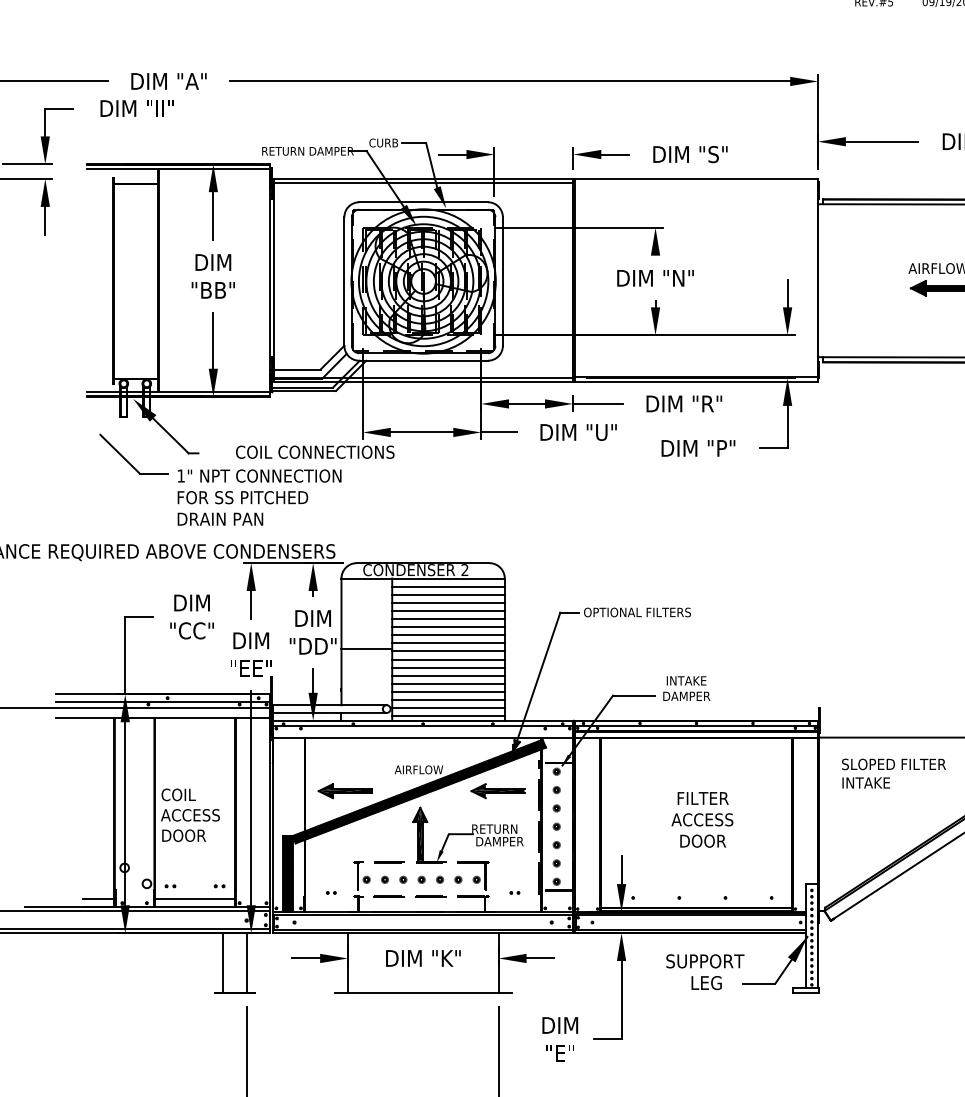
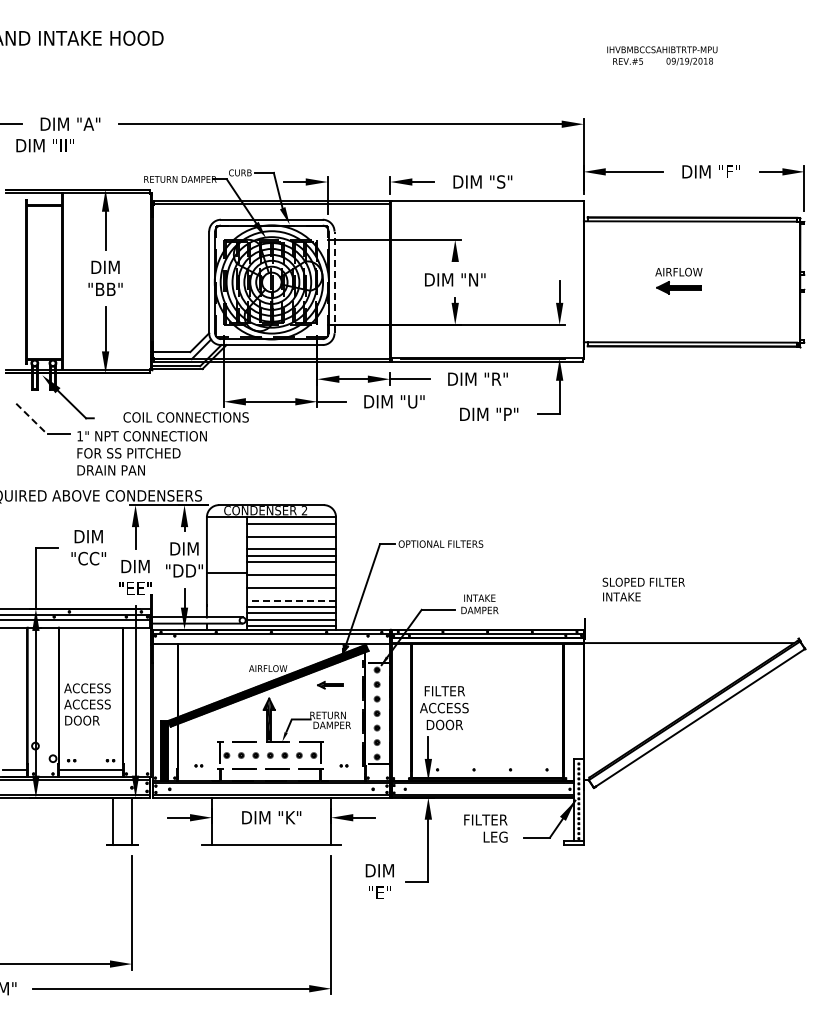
line: (502, 281) -> (334, 282), solid -> dashed
line: (119, 454) -> (31, 419), solid -> dashed
line: (448, 595) -> (291, 530), removed
line: (448, 610) -> (291, 542), removed
line: (448, 643) -> (291, 568), removed
line: (448, 659) -> (291, 581), removed
line: (448, 676) -> (291, 594), removed
line: (448, 683) -> (291, 600), solid -> dashed
text: (893, 773) -> (643, 589), moved
part: (344, 789) -> (209, 684), removed
part: (497, 789) -> (330, 684), size x0.6
text: (190, 795) -> (87, 688), COIL -> ACCESS
text: (702, 820) -> (444, 708), moved
text: (705, 960) -> (494, 819), SUPPORT -> FILTER

